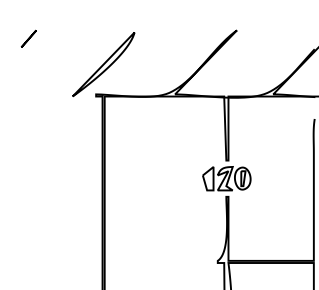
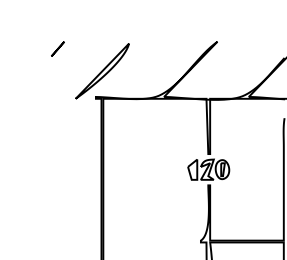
line: (28, 38) -> (57, 48), moved

